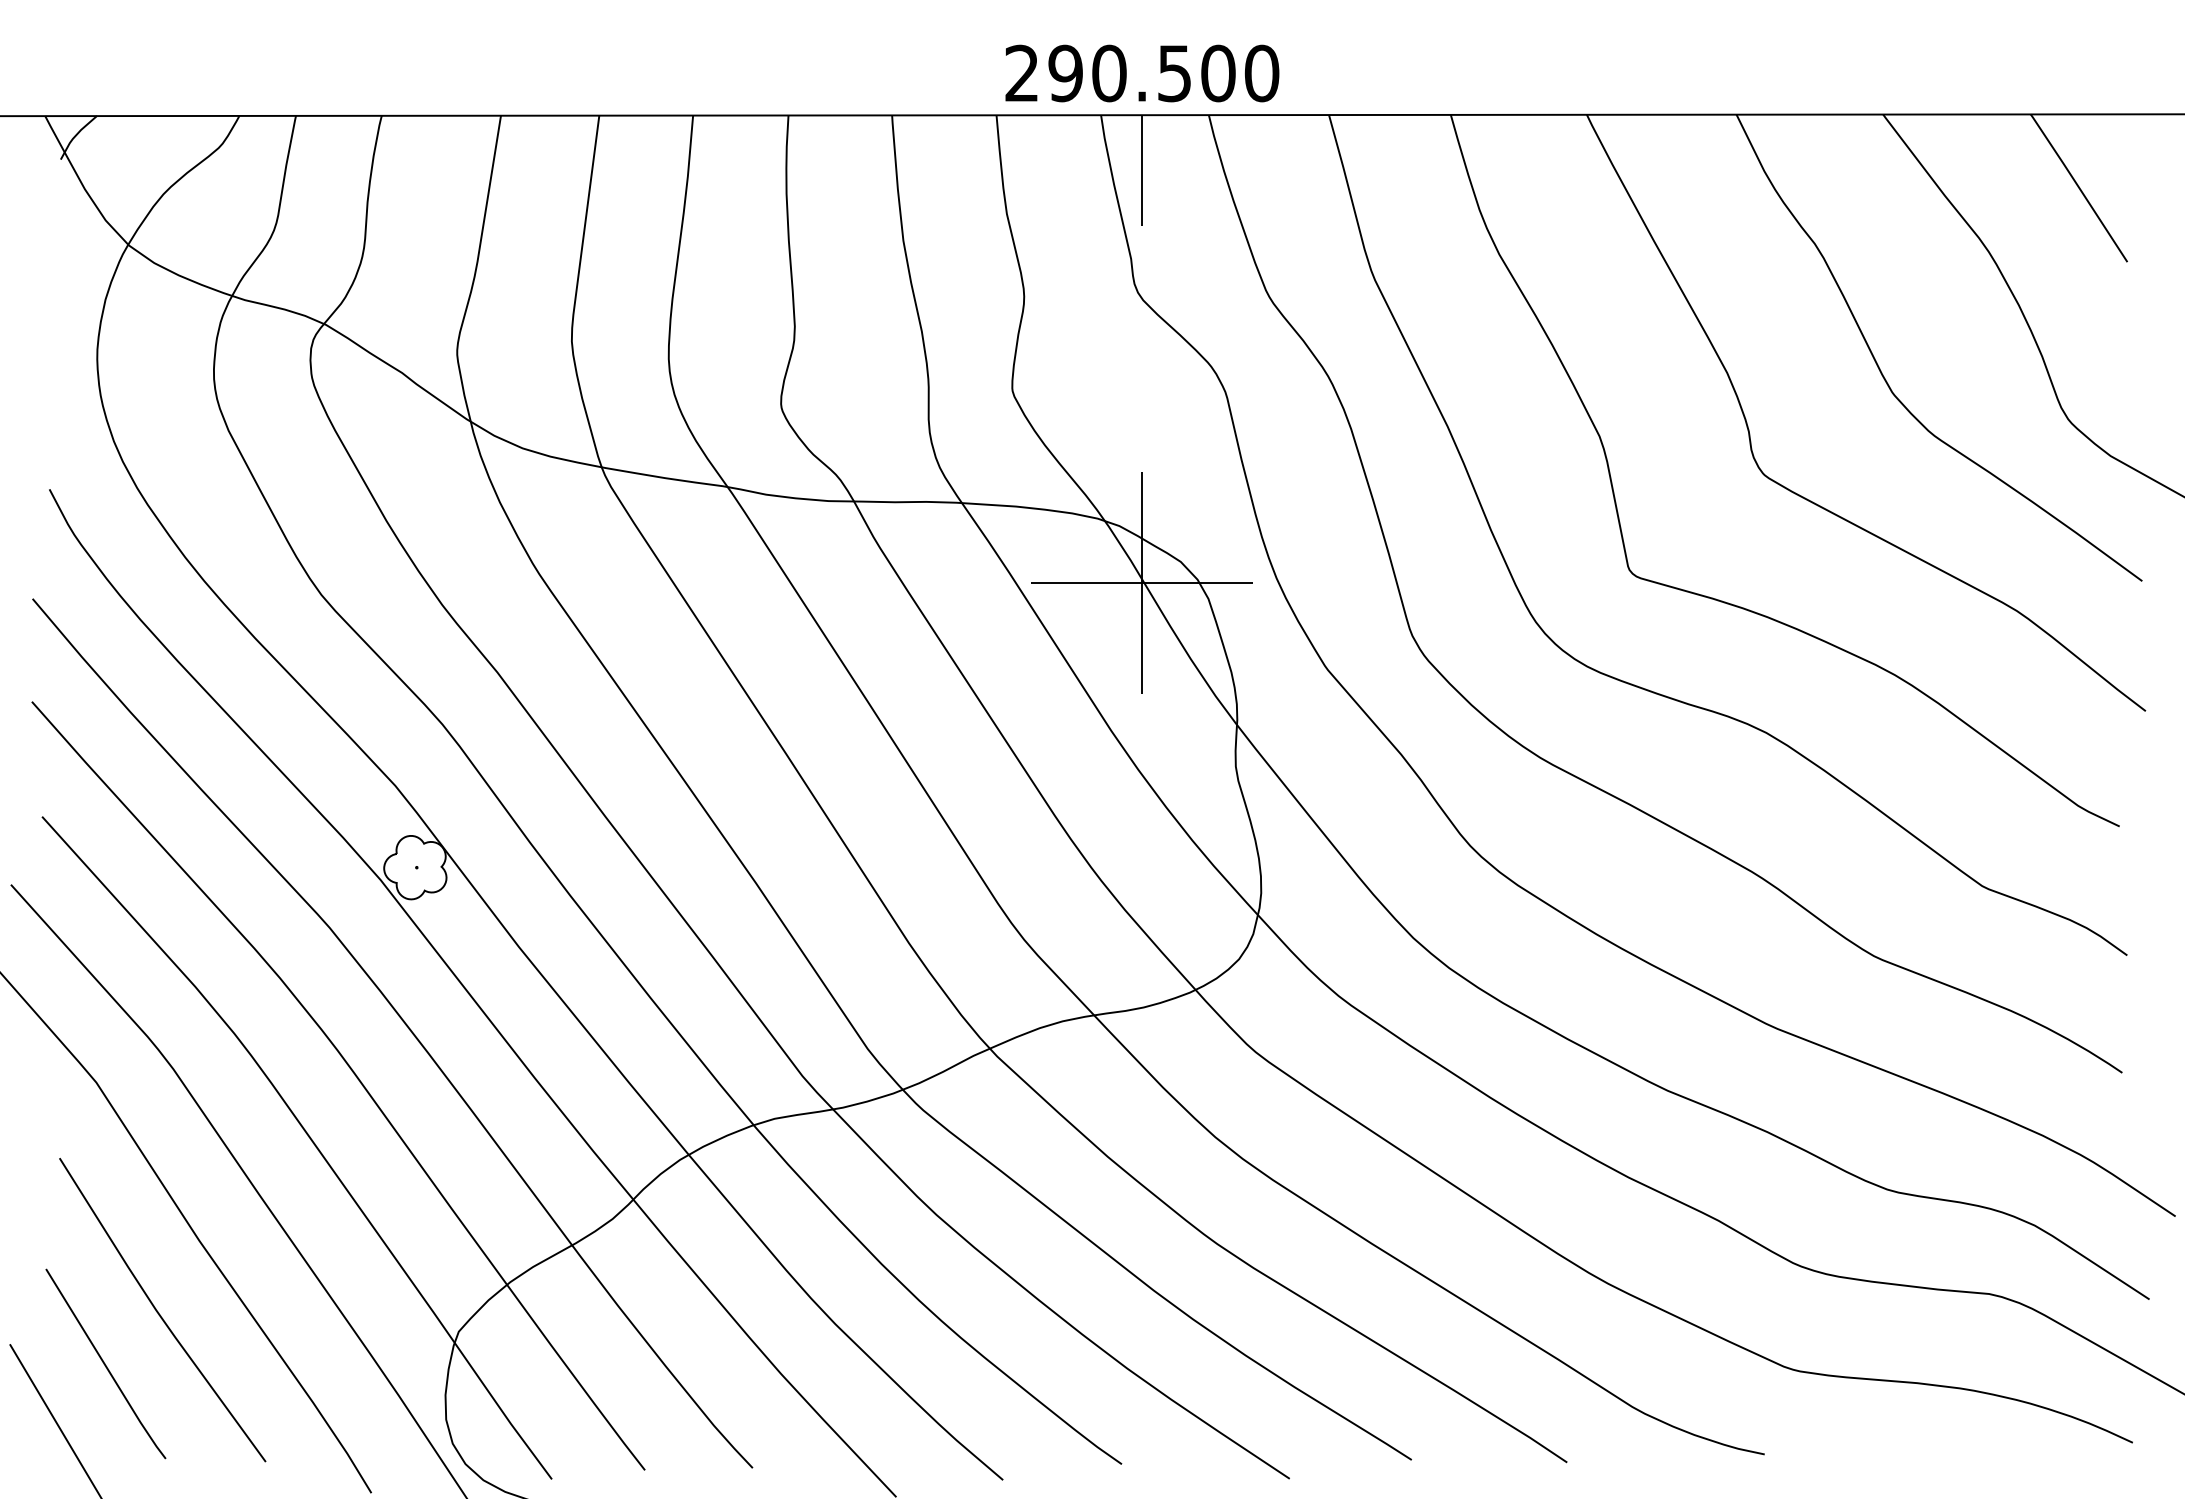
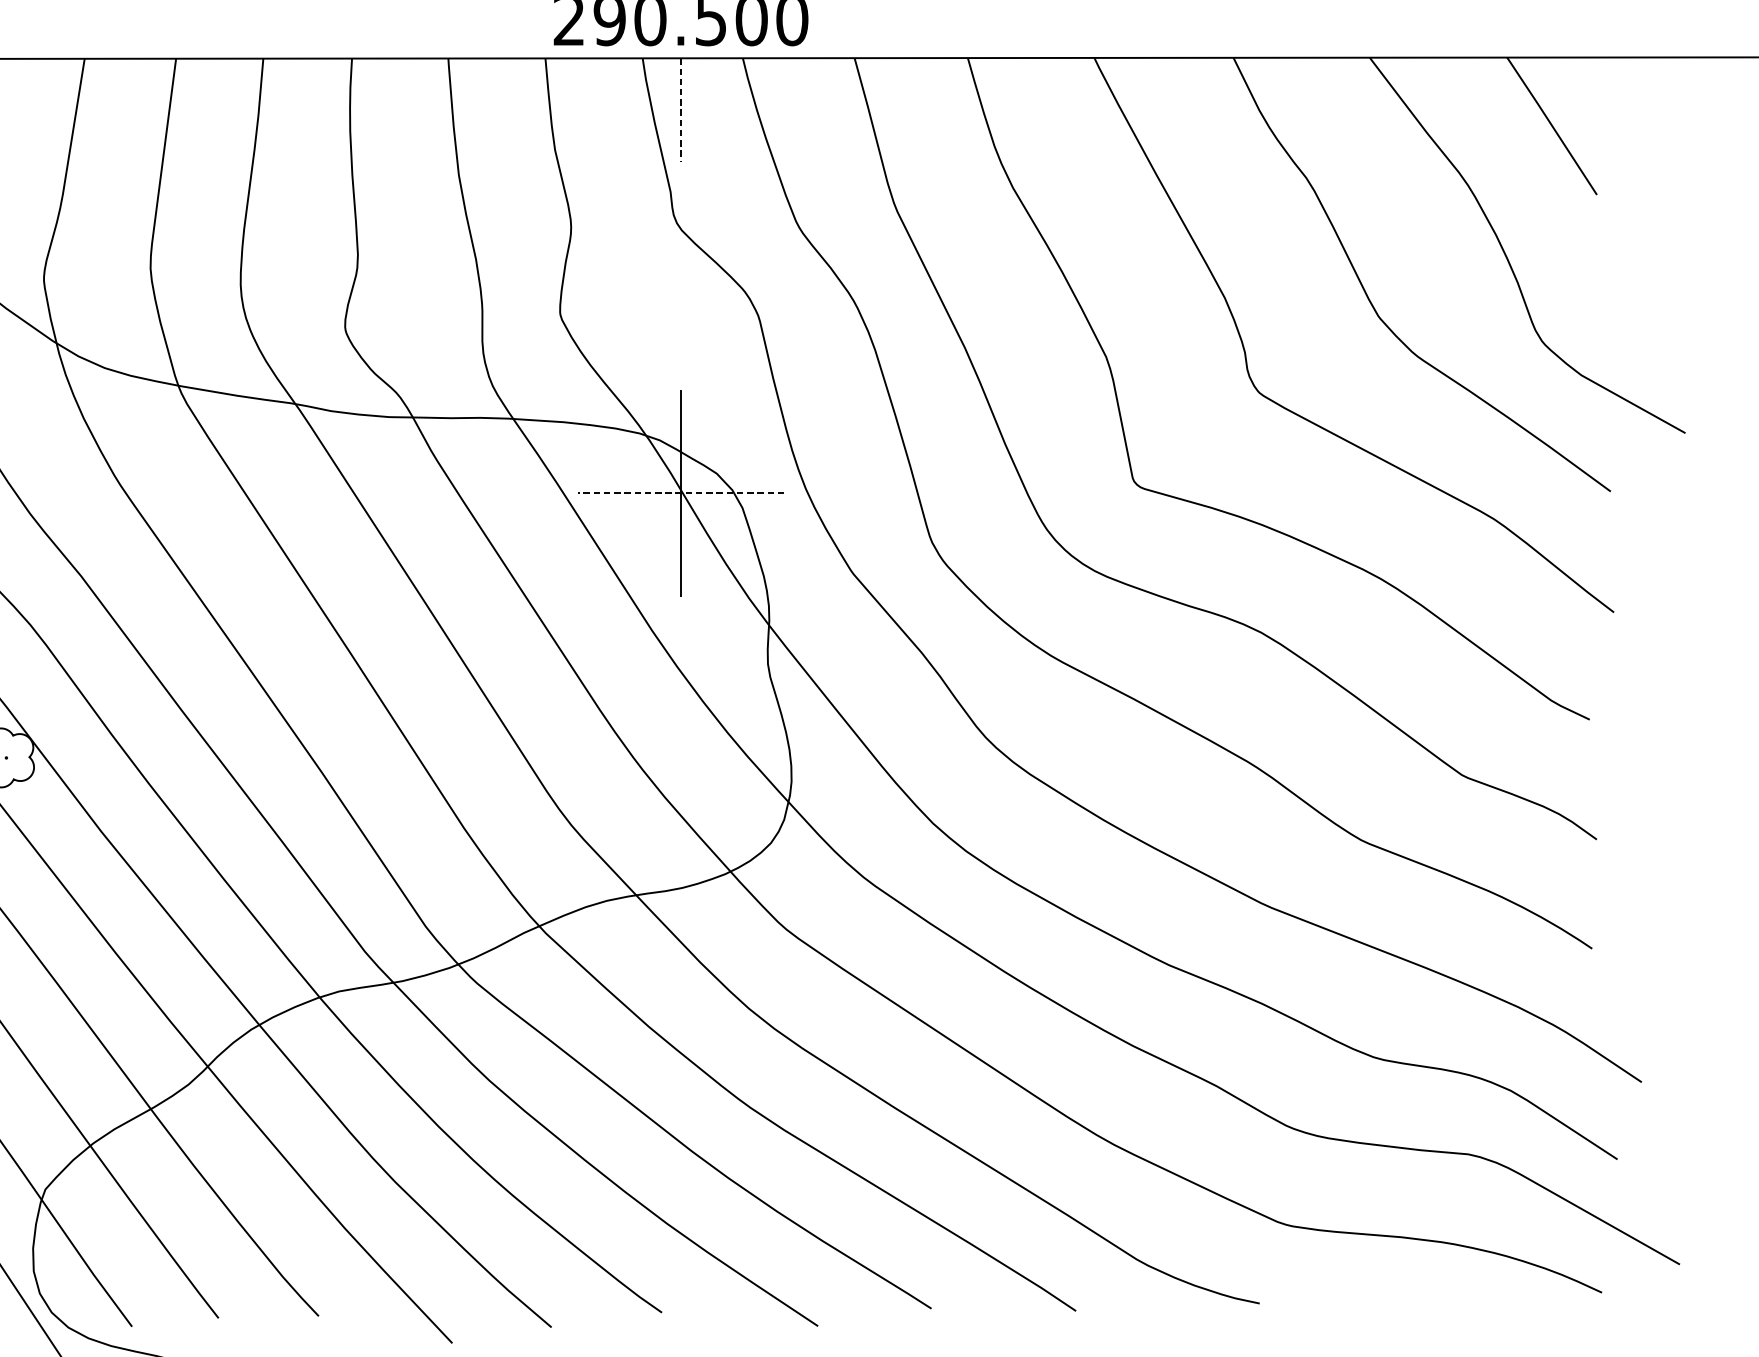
line: (1142, 170) -> (681, 109), solid -> dashed
line: (1141, 583) -> (680, 493), solid -> dashed

